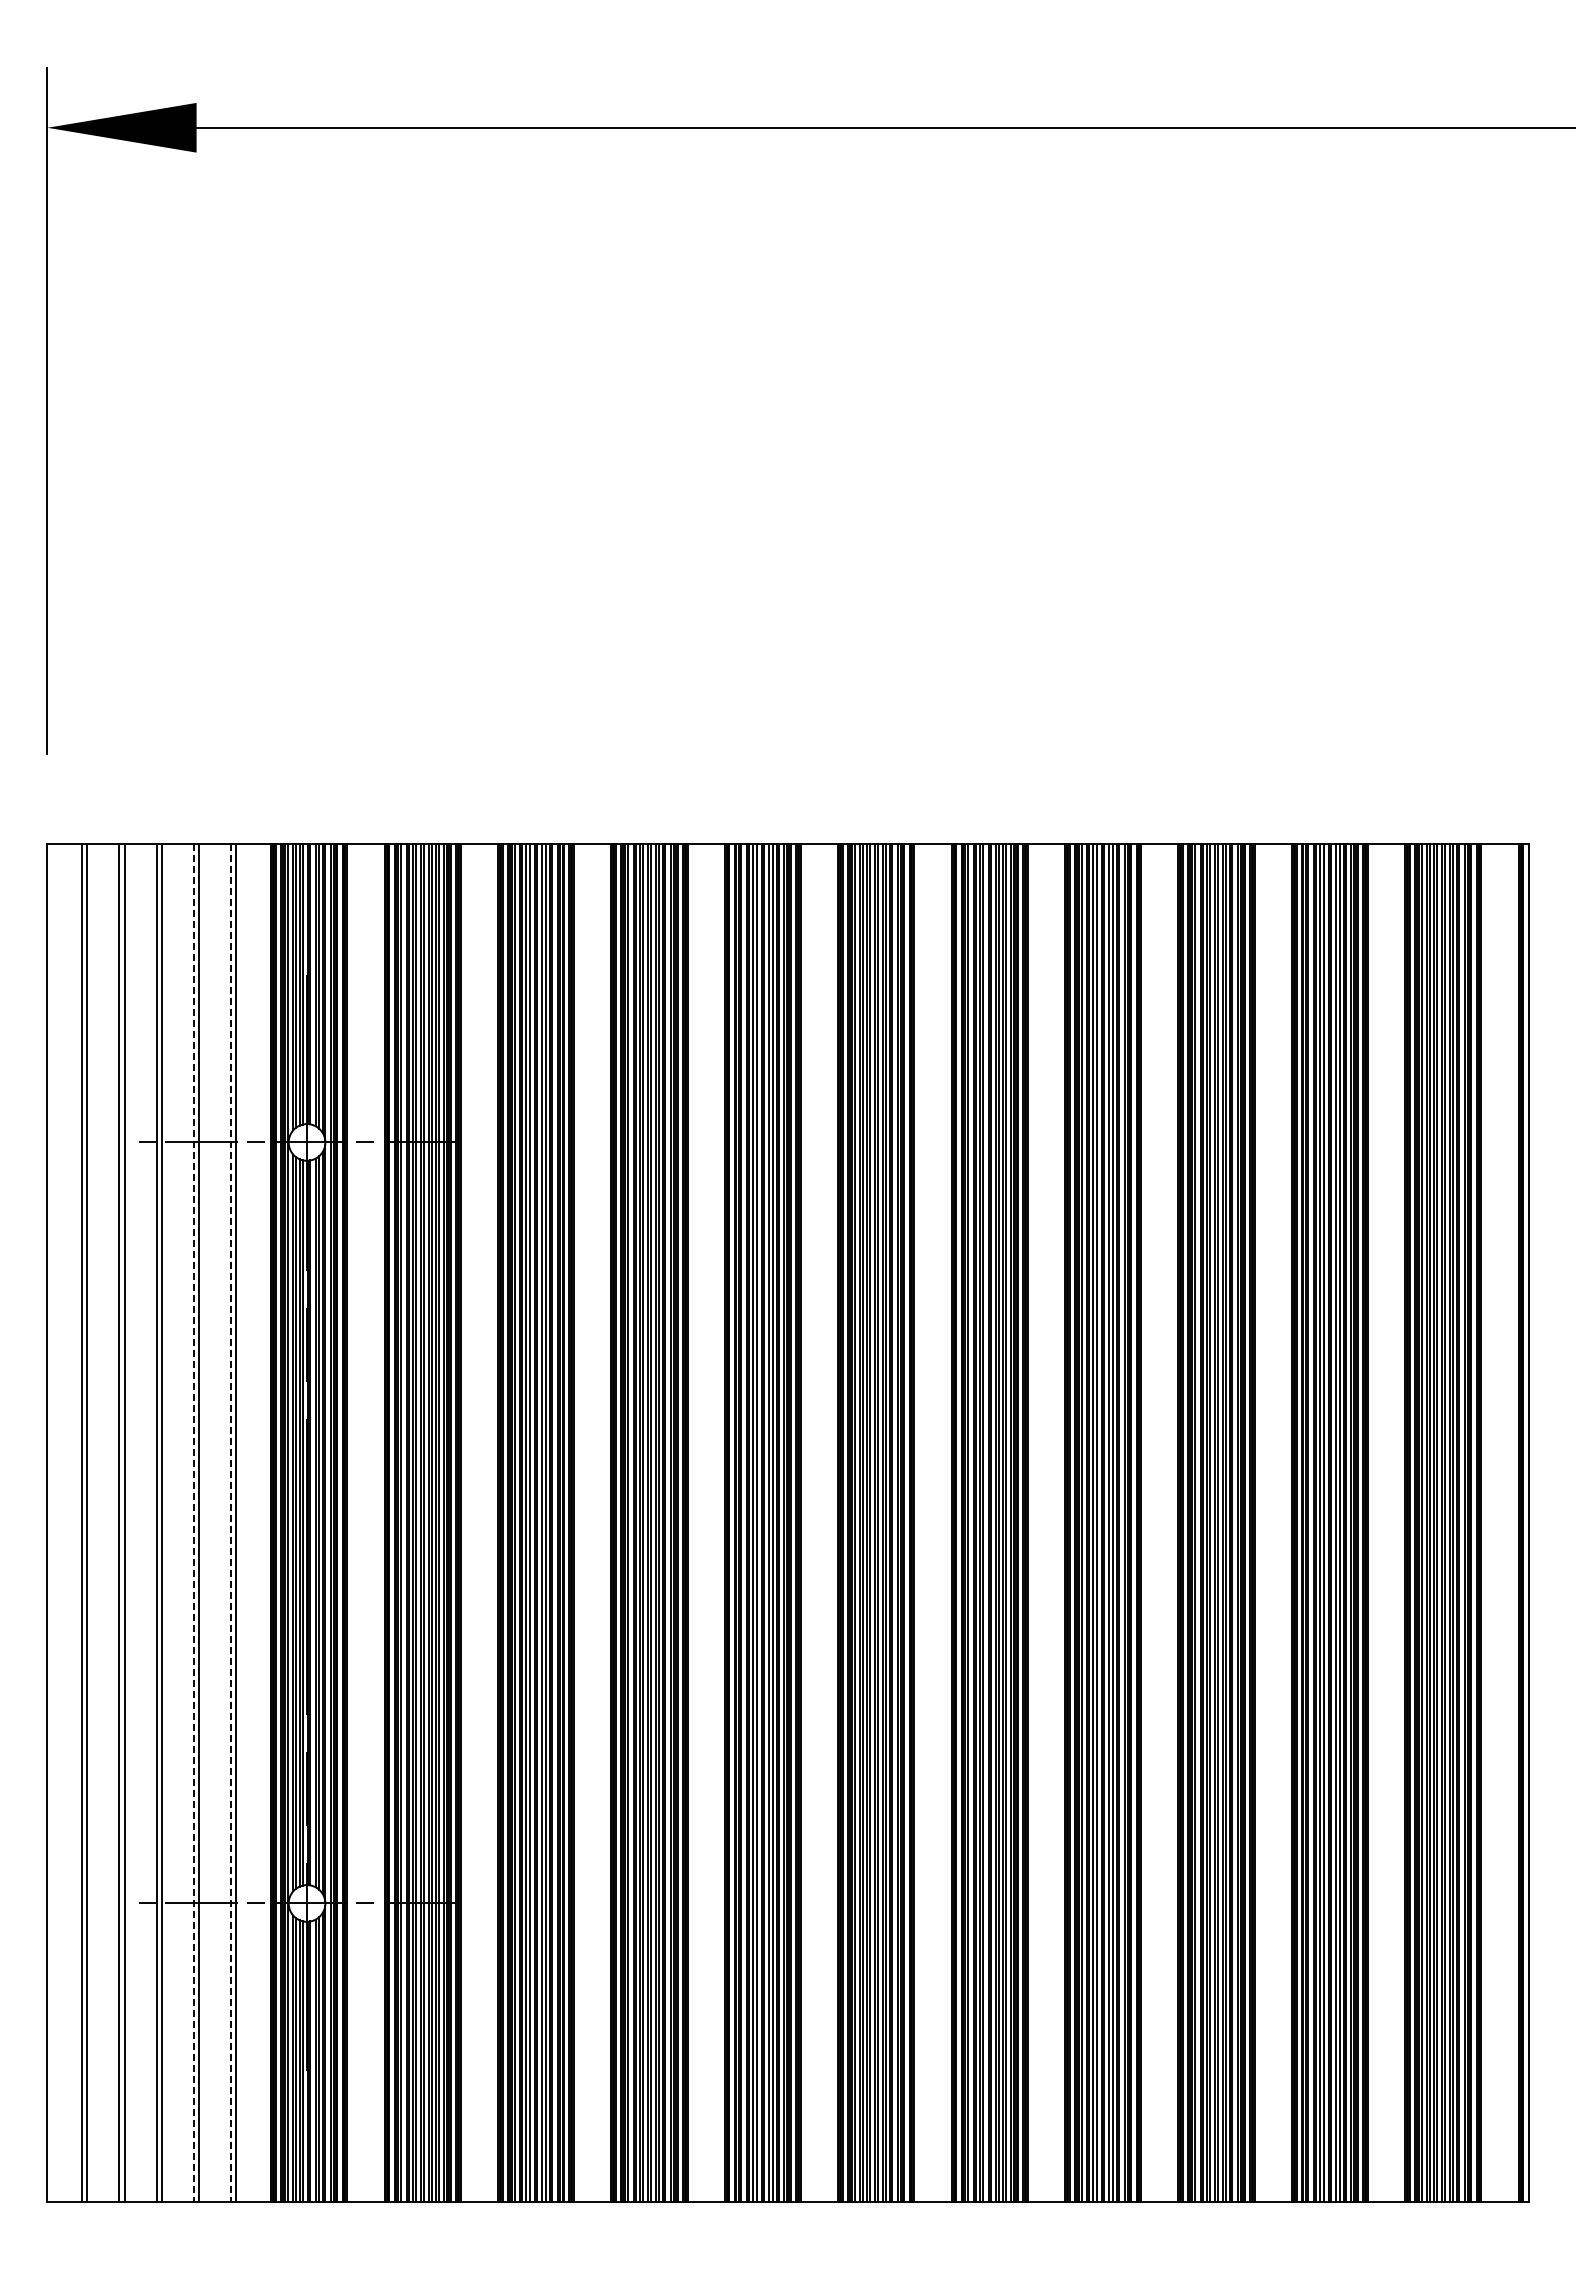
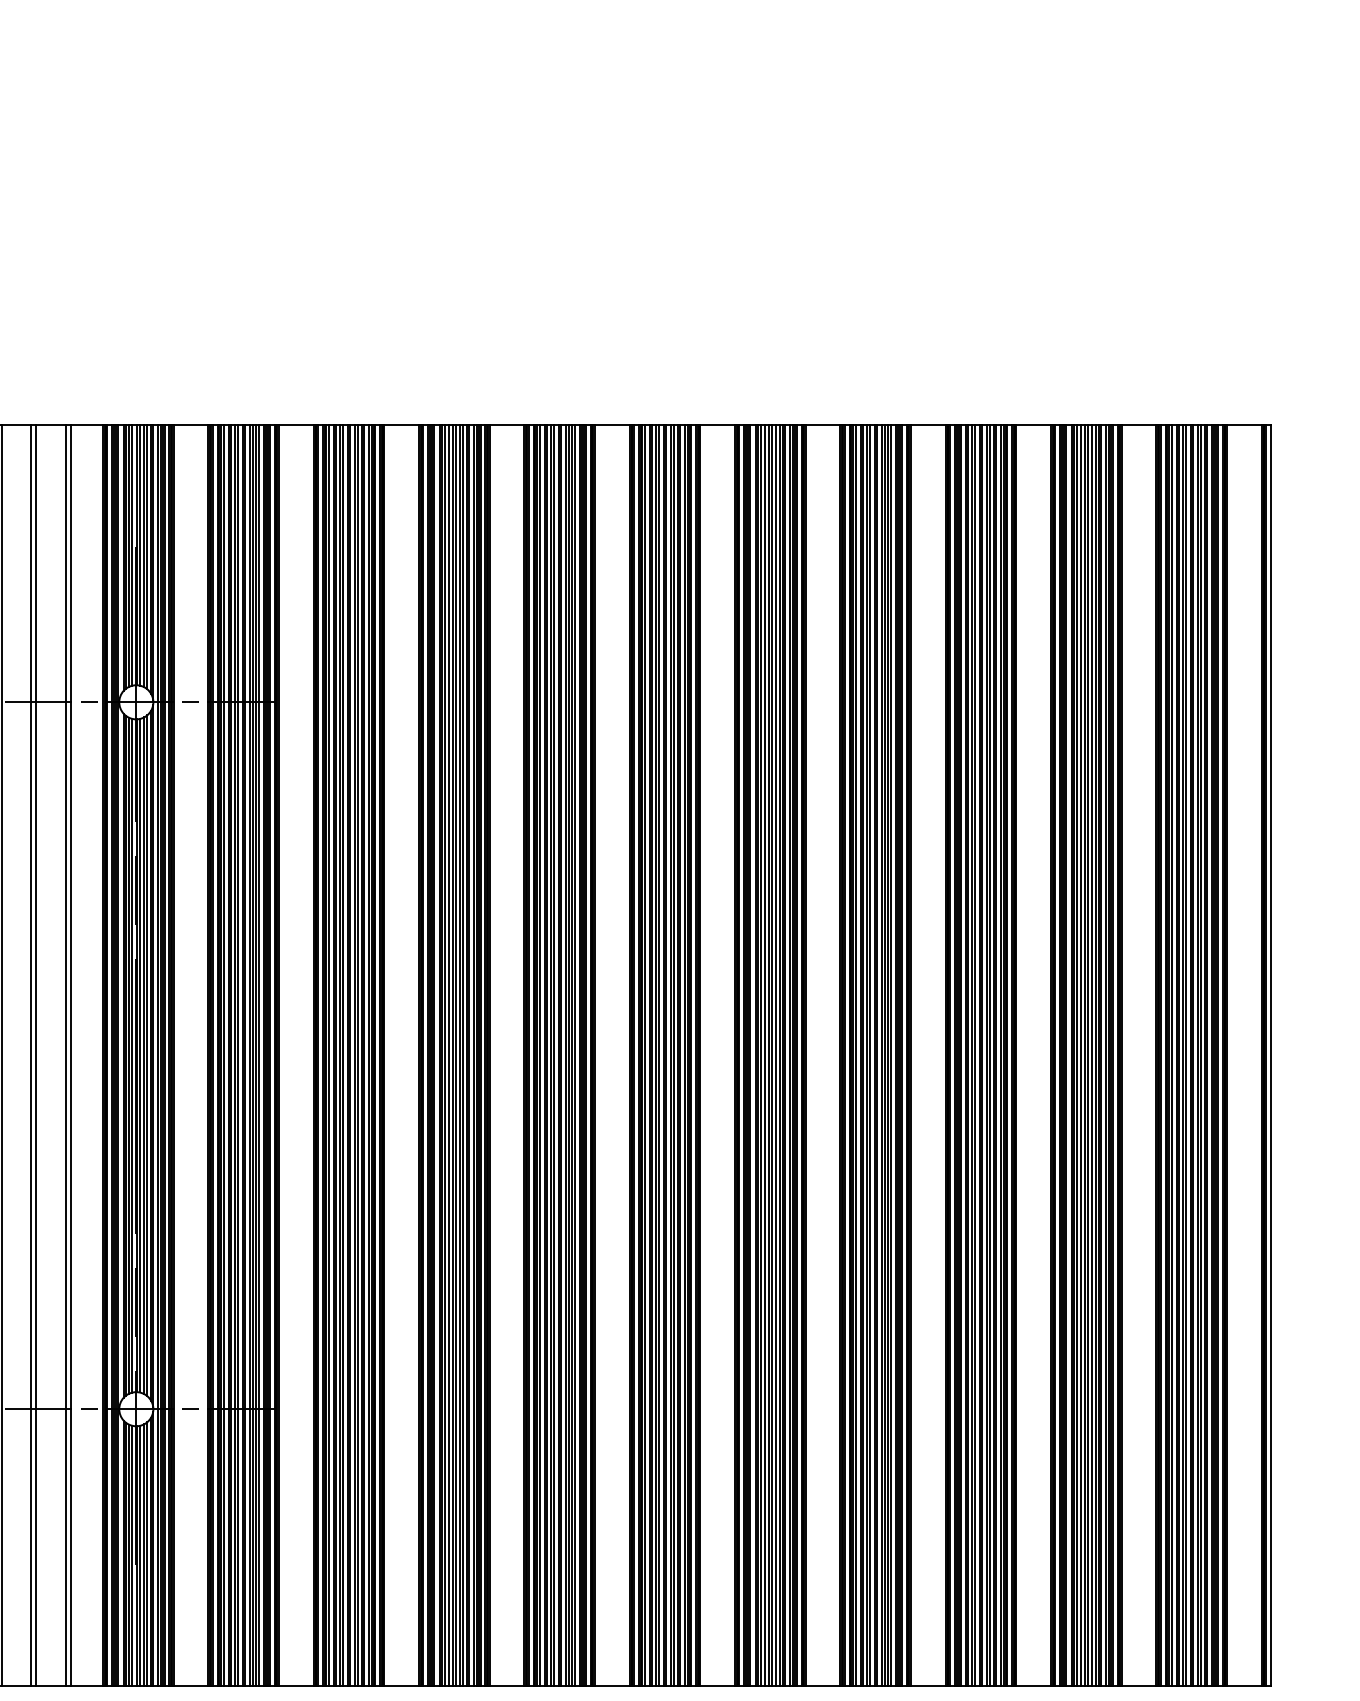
line: (194, 1522) -> (31, 1055), dashed -> solid
line: (231, 1522) -> (66, 1055), dashed -> solid

